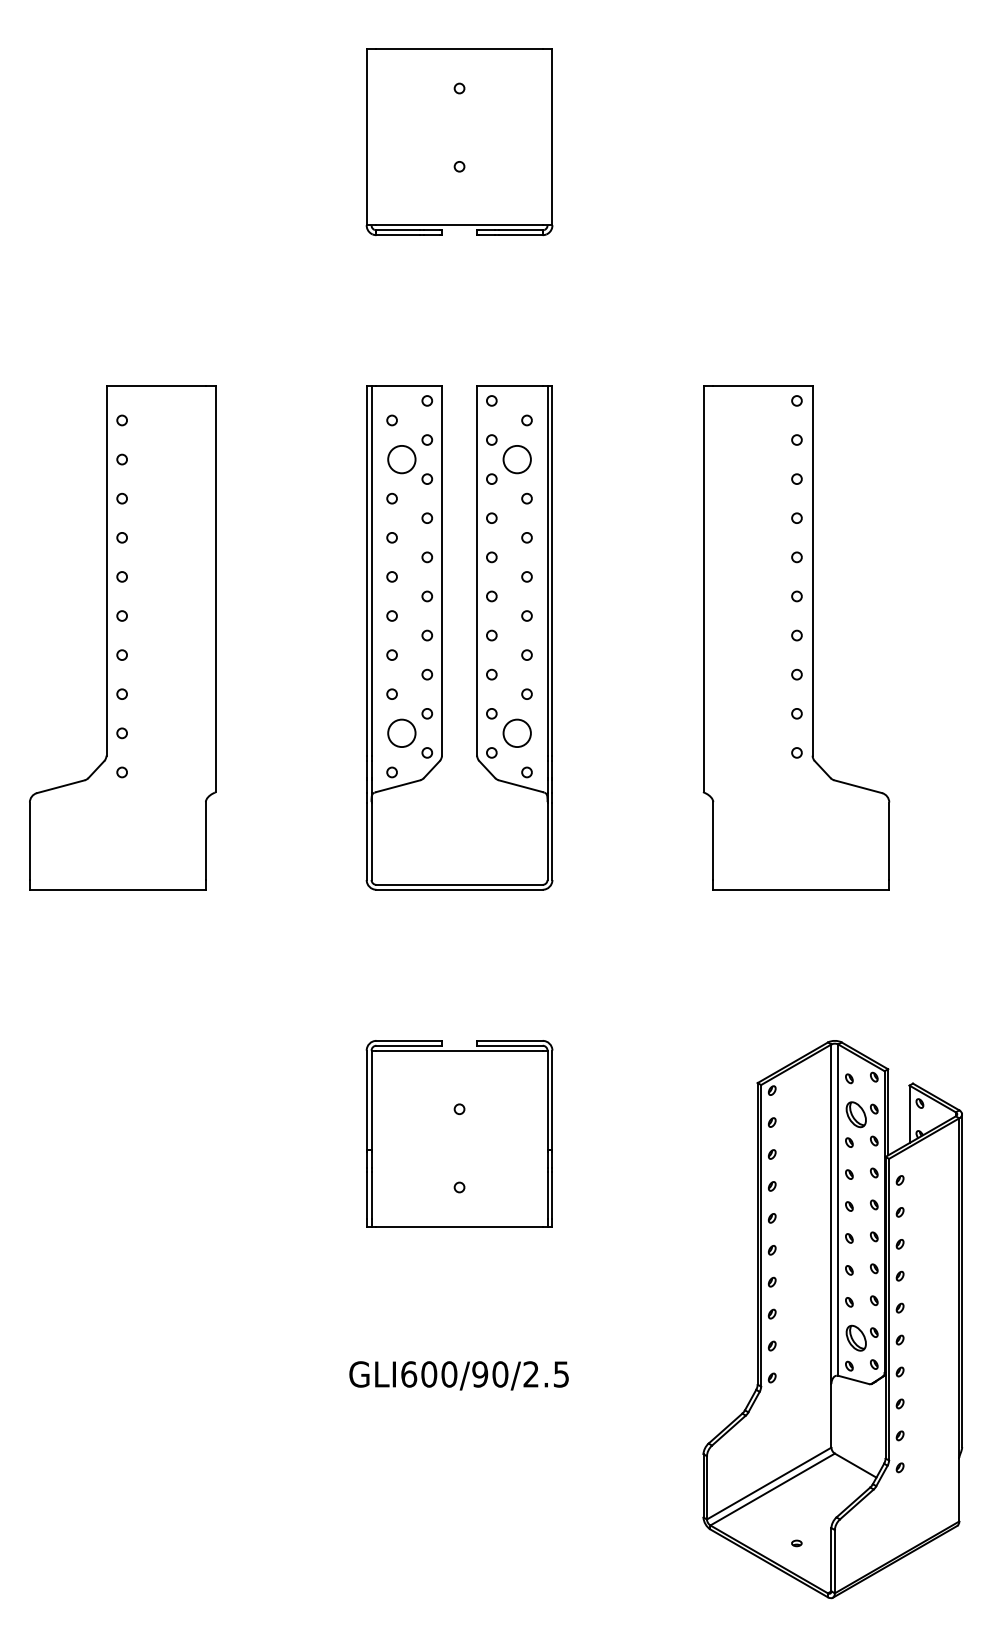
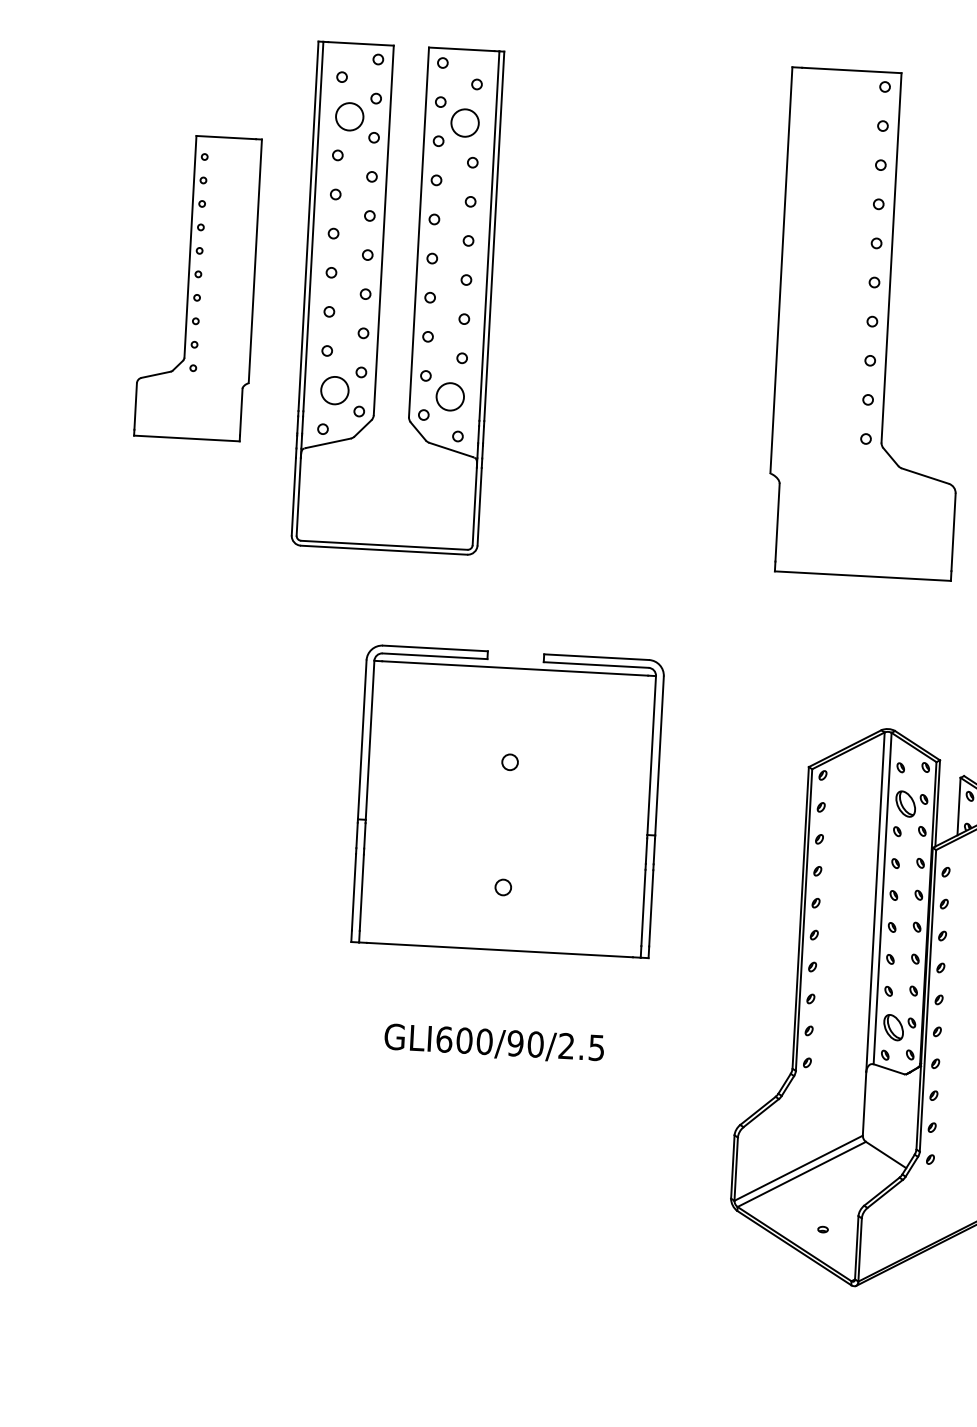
part: (122, 637) -> (197, 287), size x0.6
part: (442, 637) -> (380, 296), moved
part: (459, 1133) -> (507, 801), size x1.6

